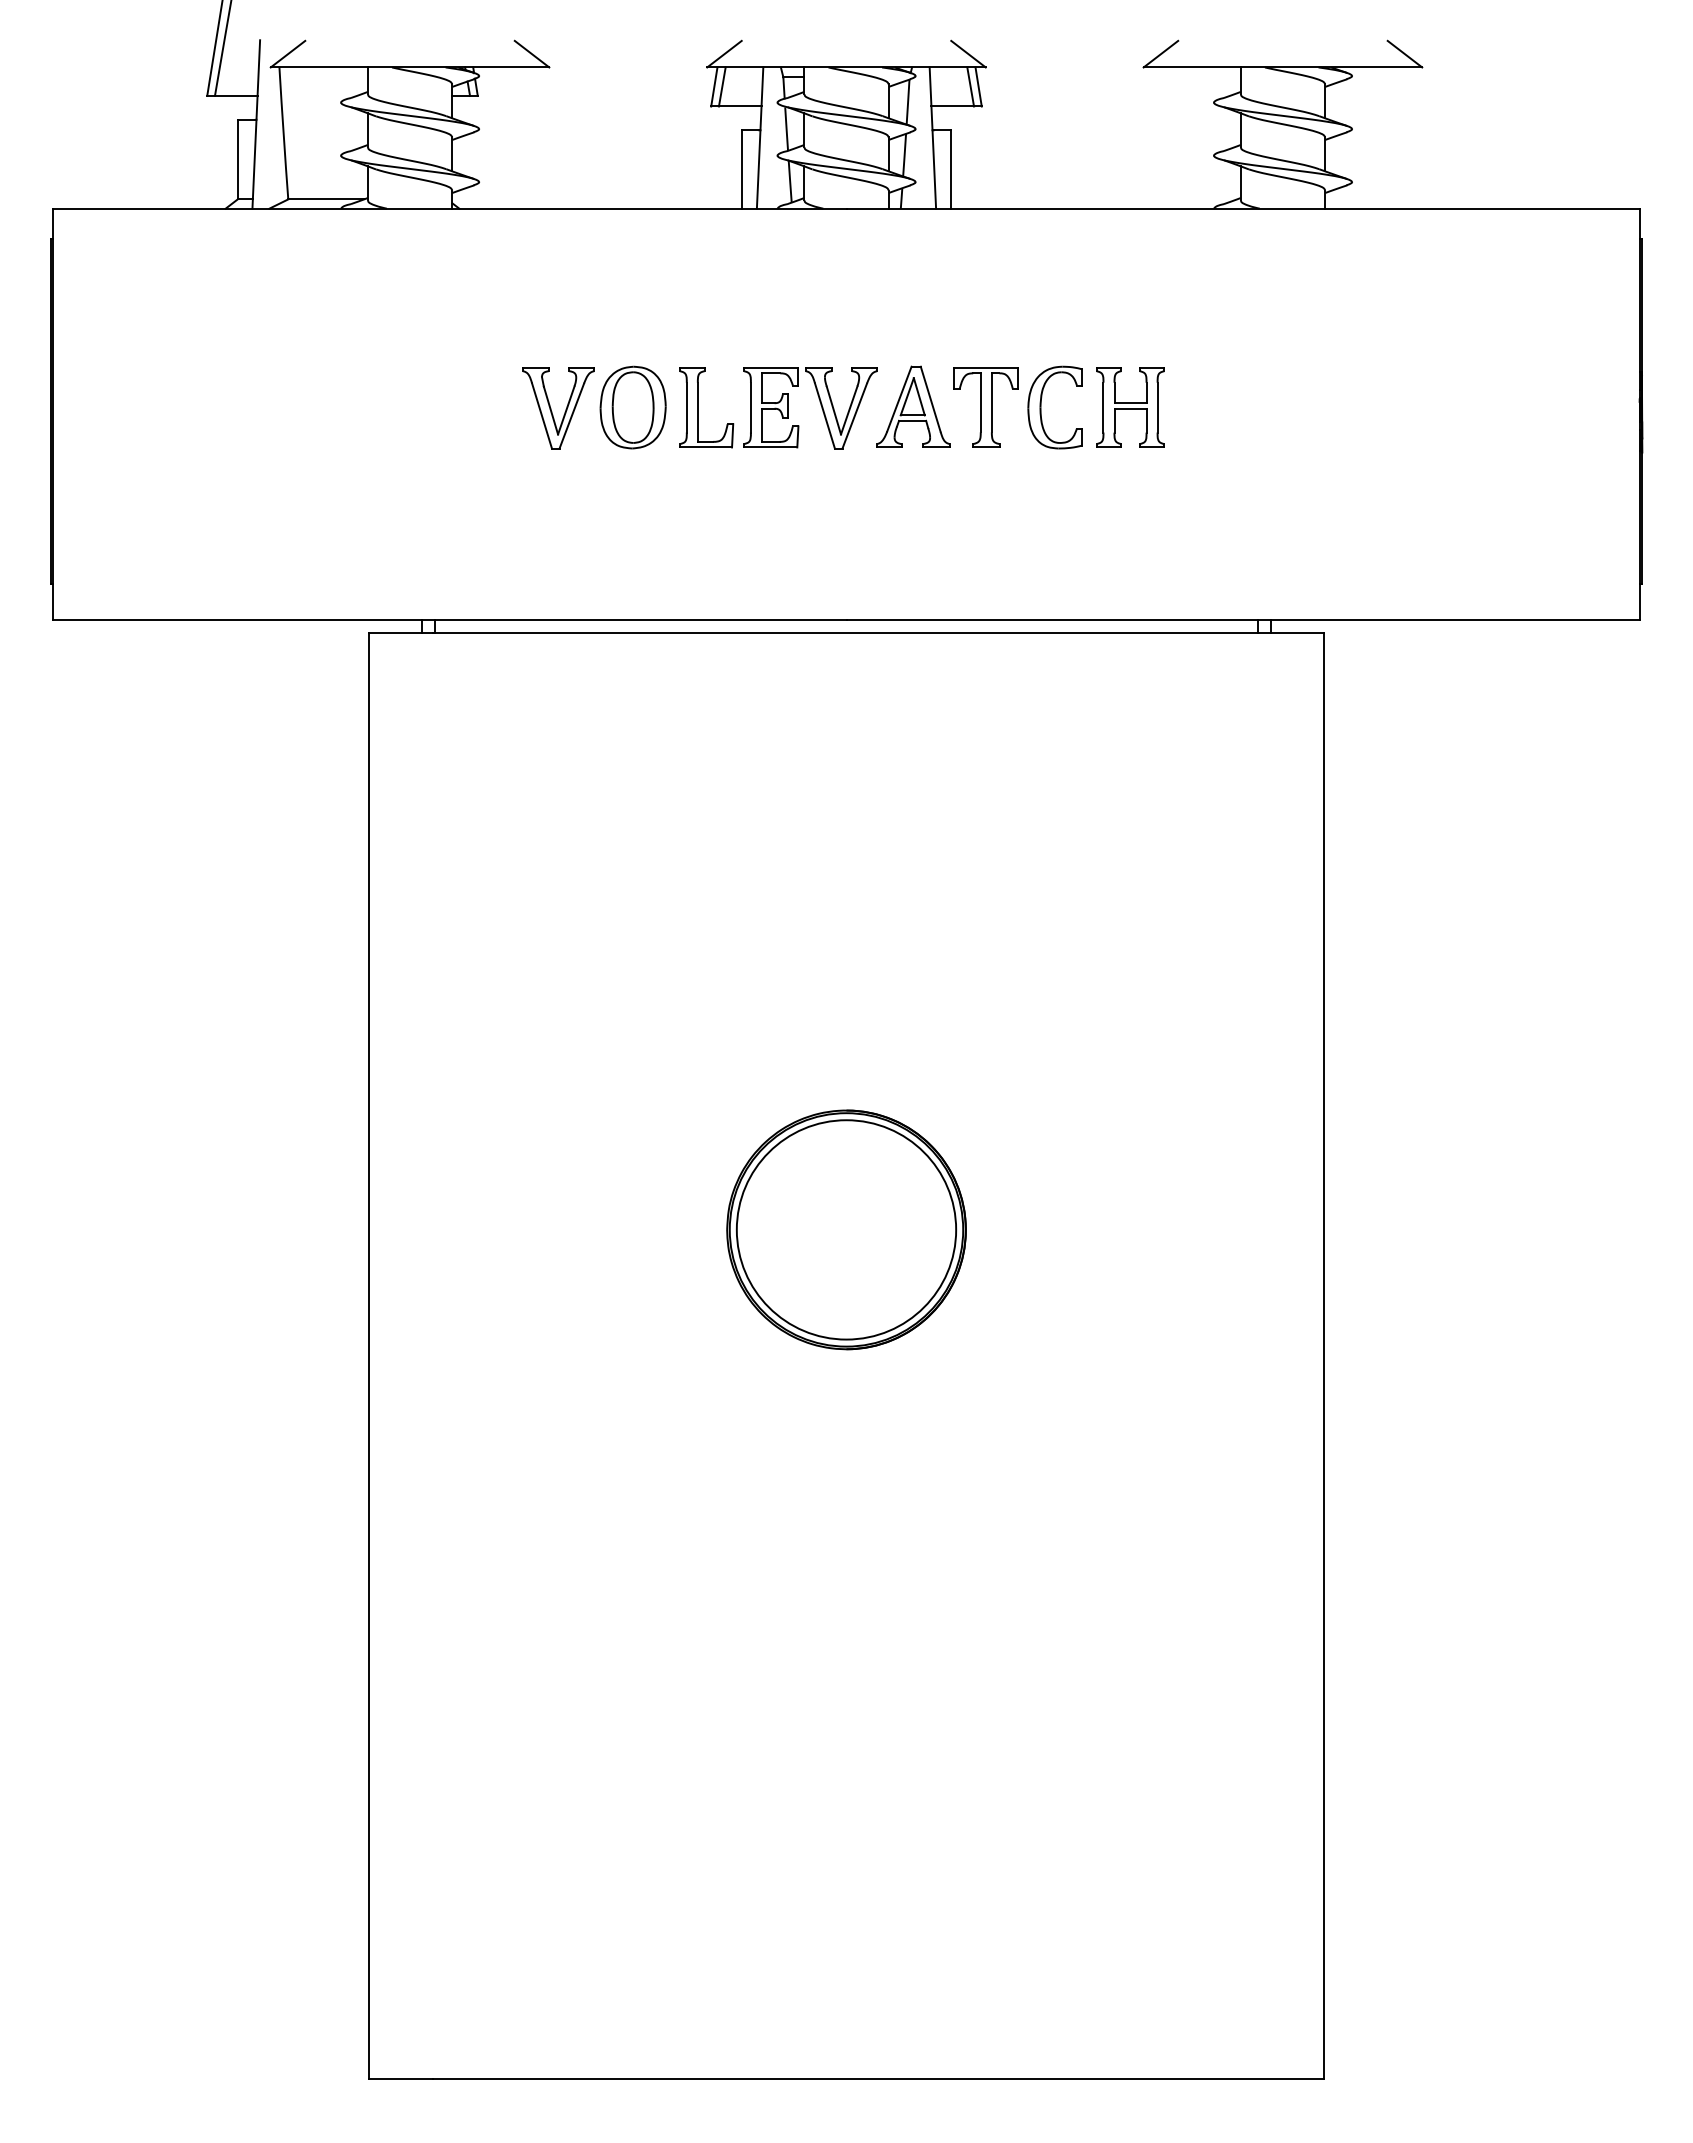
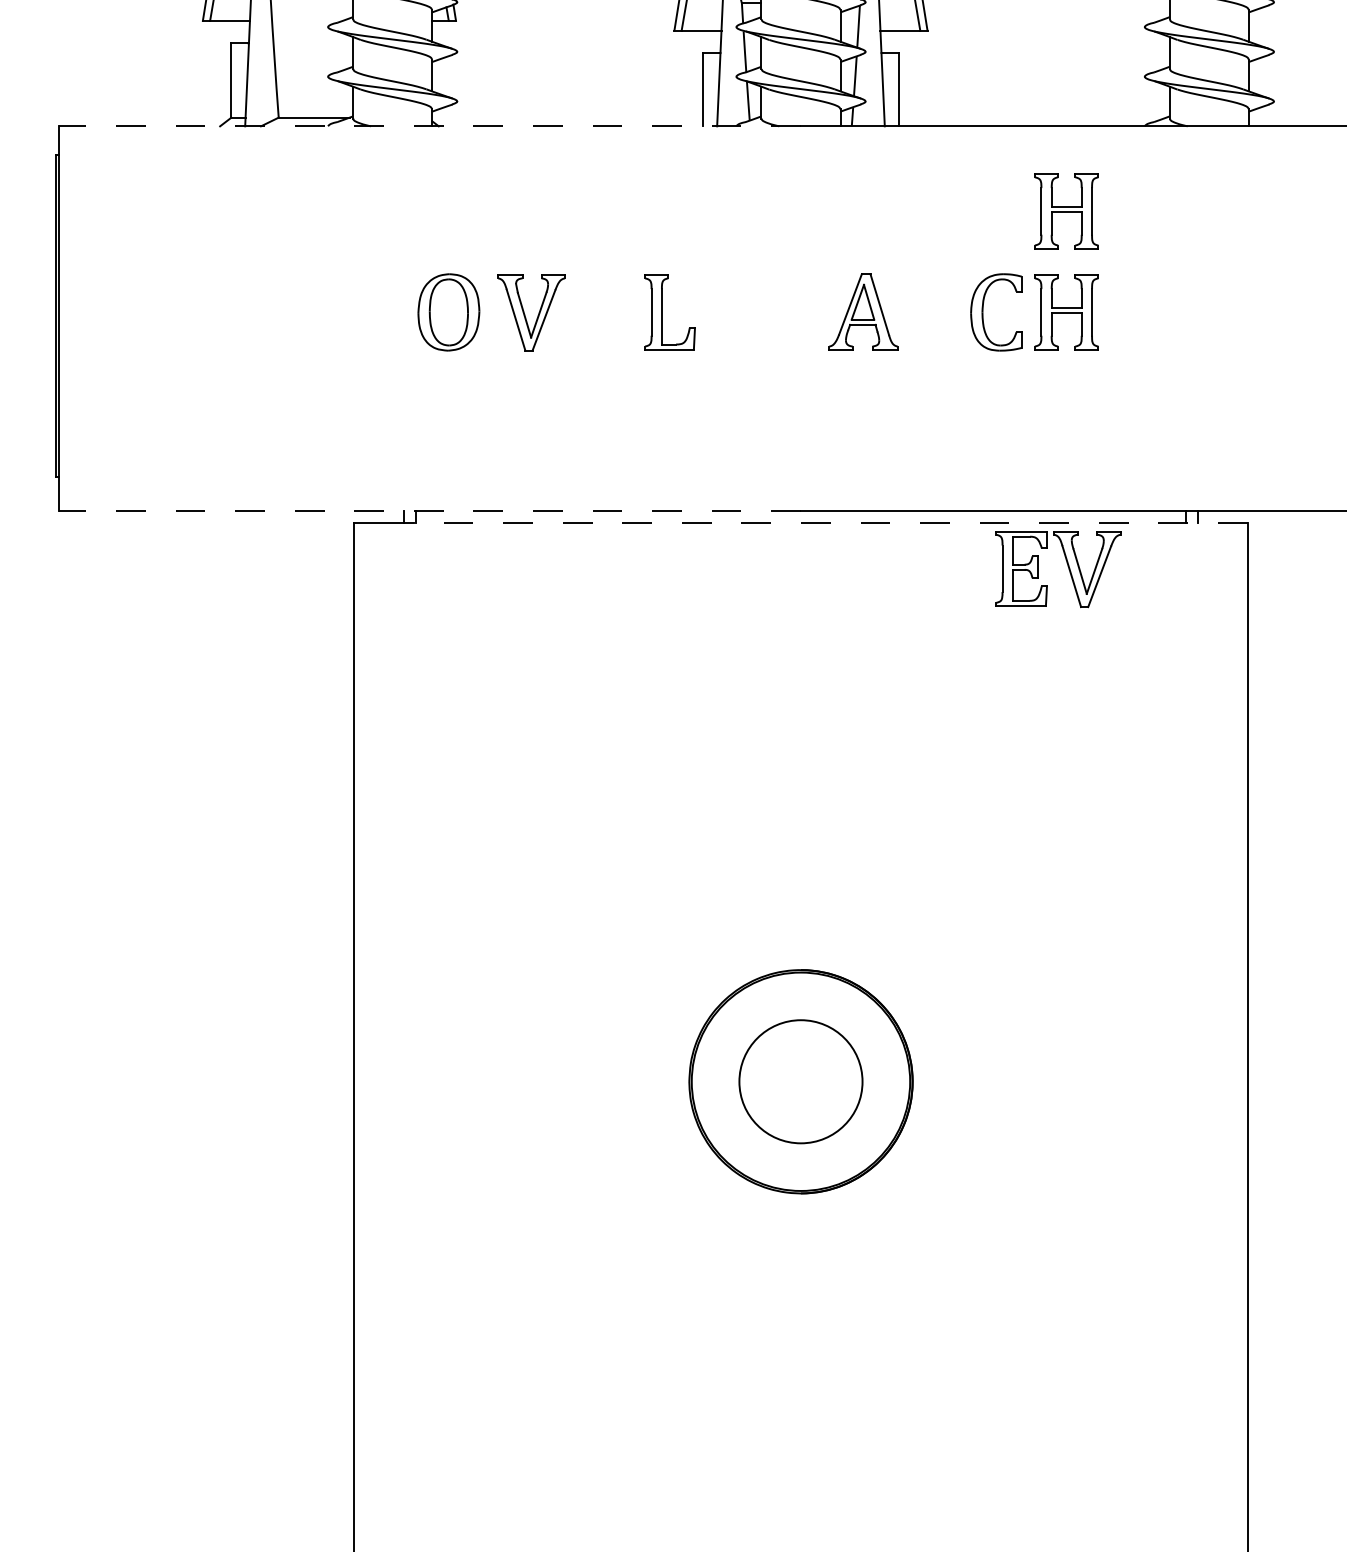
line: (449, 208) -> (429, 126), solid -> dashed
part: (1130, 299) -> (1066, 211), added
part: (820, 405) -> (1067, 566), moved
part: (632, 407) -> (448, 312), moved
part: (985, 407) -> (931, 312), removed
line: (449, 619) -> (429, 510), solid -> dashed
line: (877, 633) -> (829, 523), solid -> dashed
circle: (846, 1229) -> (800, 1081), size x0.6

